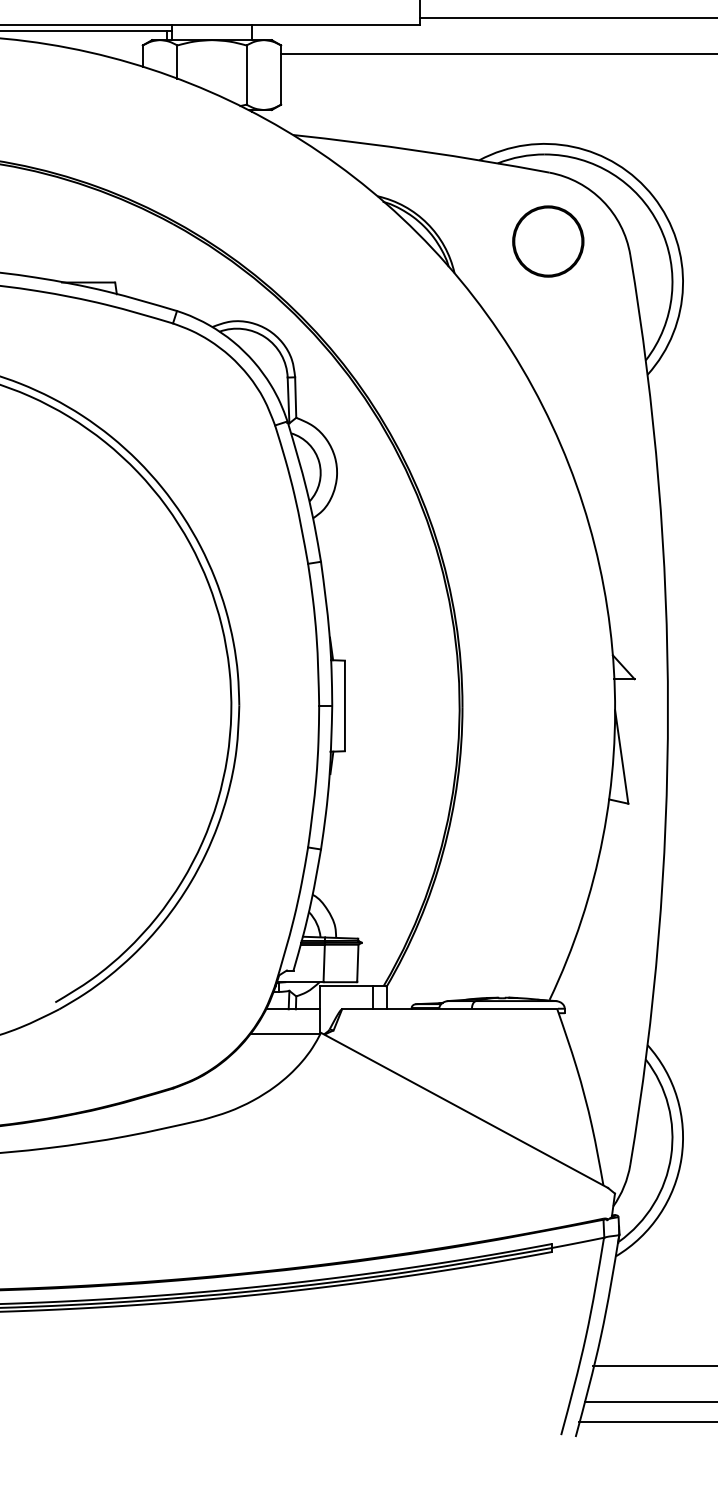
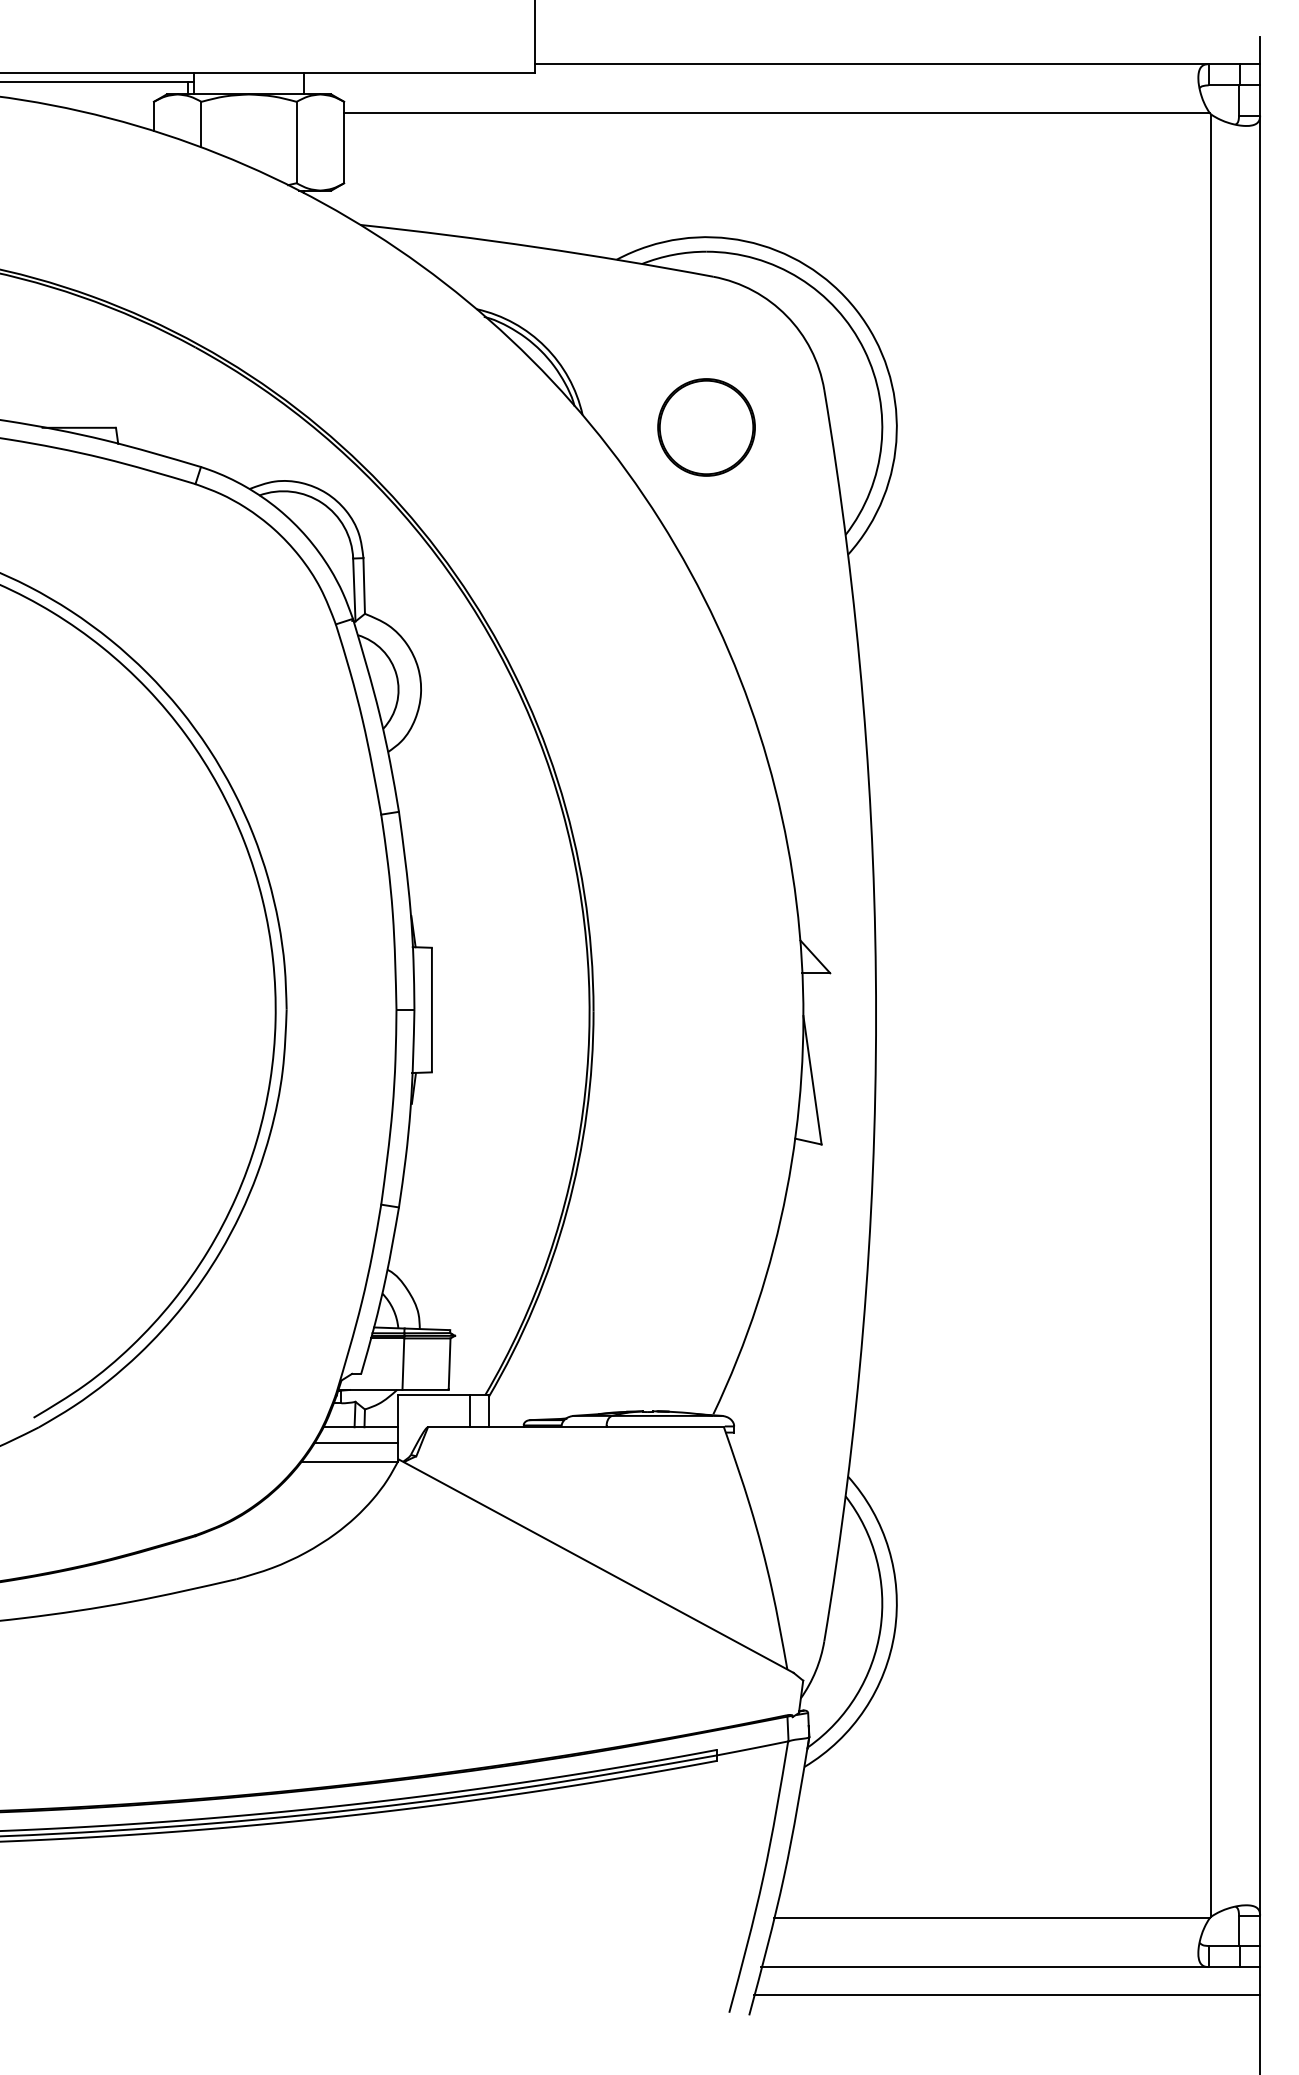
circle: (548, 241) -> (706, 427), moved
line: (290, 1021) -> (356, 1443), added

